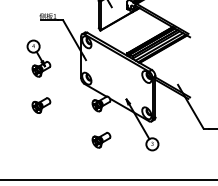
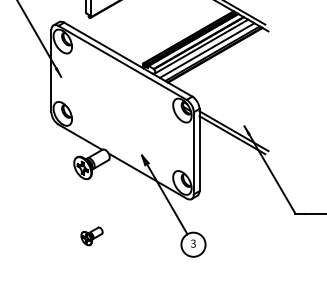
part: (101, 139) -> (92, 235), size x0.6

